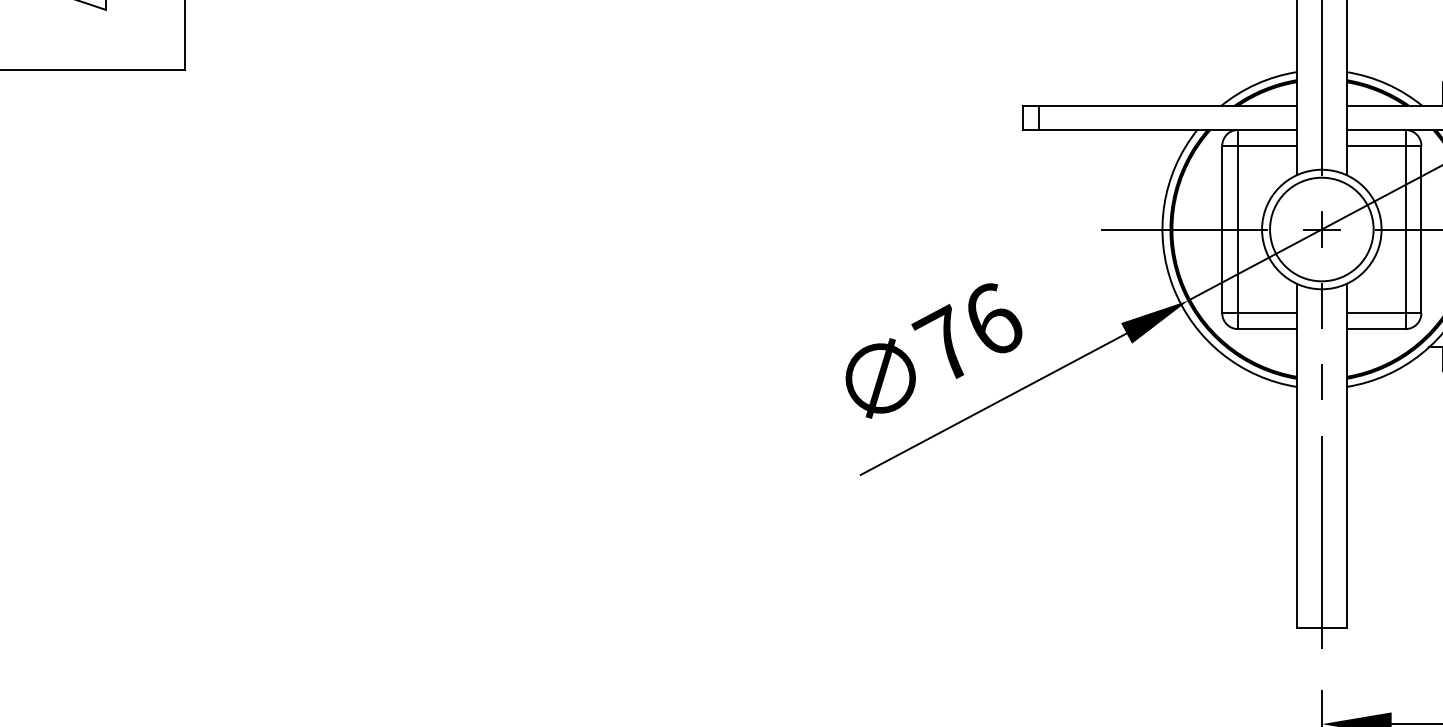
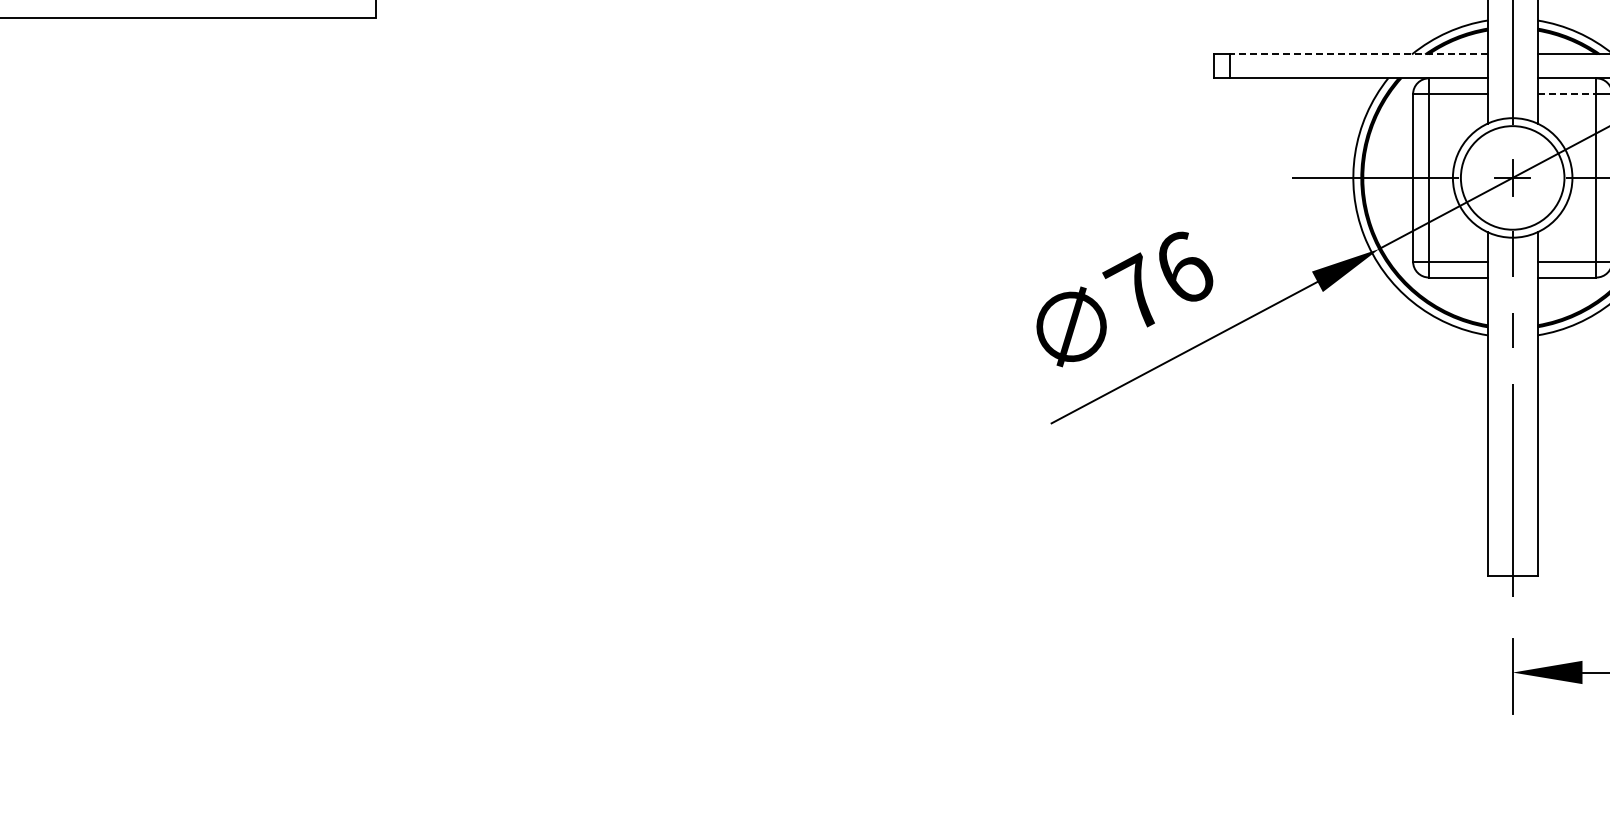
line: (1167, 106) -> (1358, 54), solid -> dashed
line: (1376, 146) -> (1567, 94), solid -> dashed

